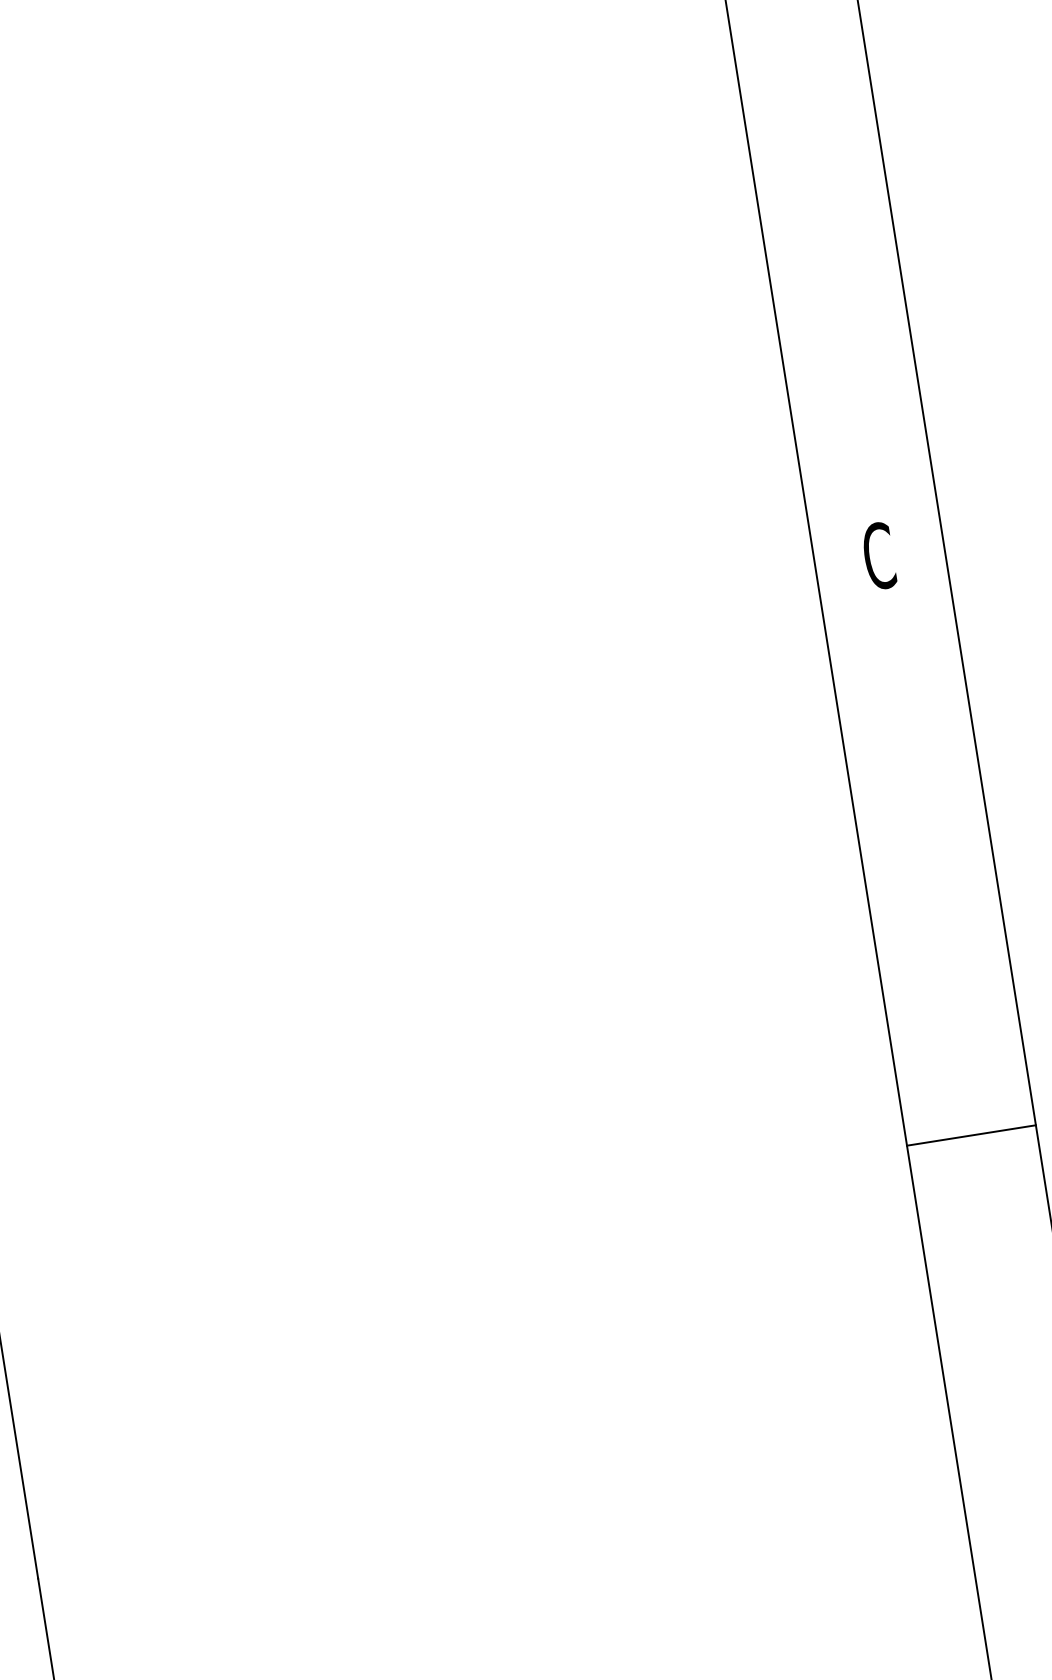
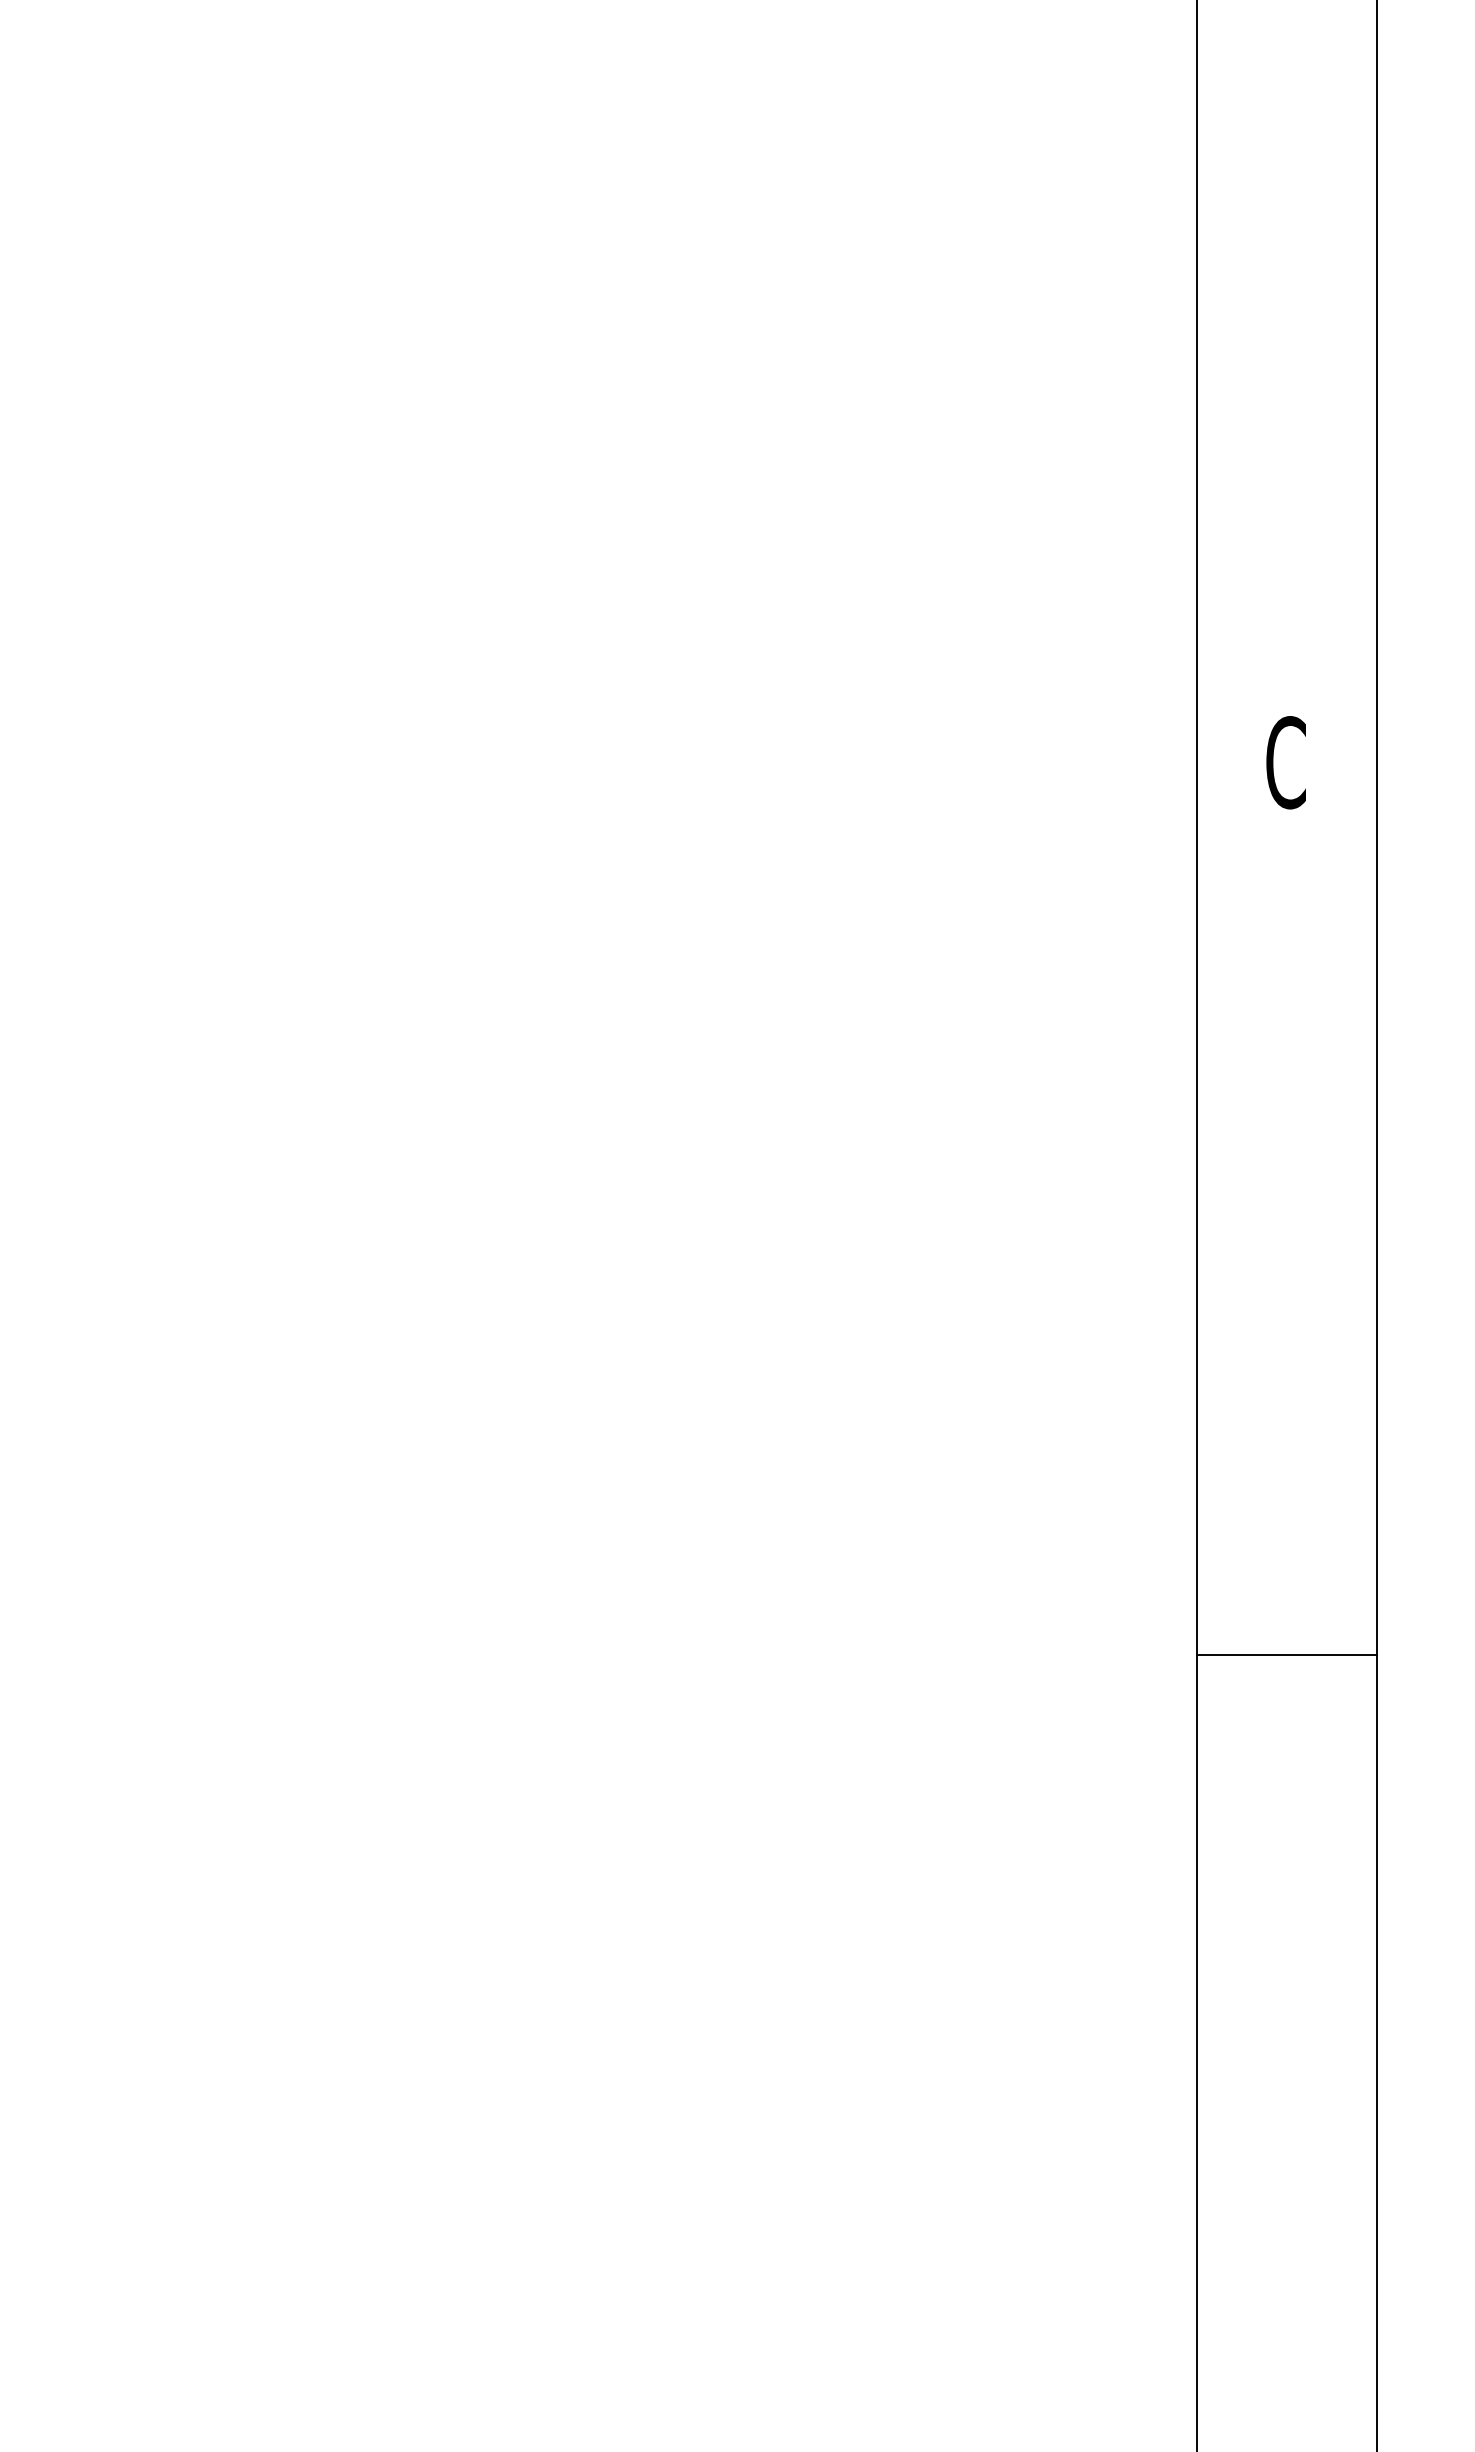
line: (971, 1135) -> (1286, 1655), moved

